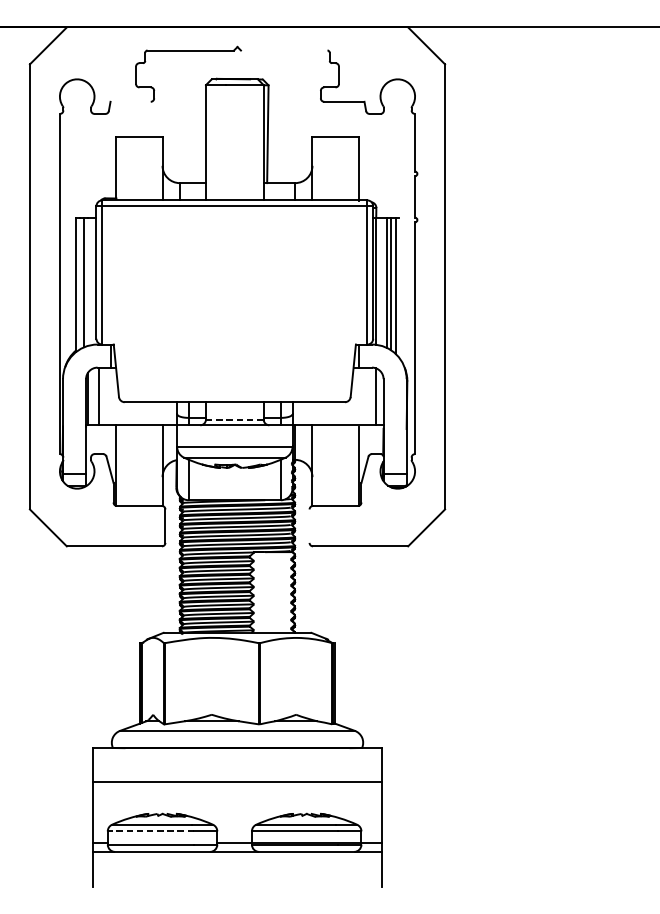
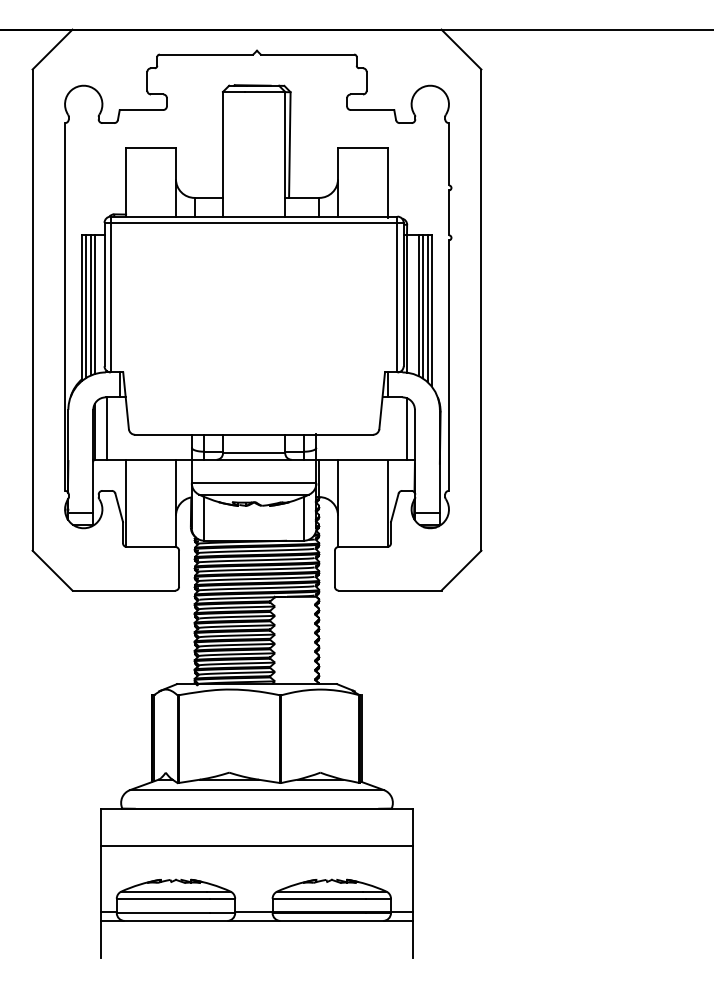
line: (284, 50) -> (307, 54), added
line: (130, 102) -> (141, 110), added
line: (87, 281) -> (94, 304), added
line: (79, 283) -> (86, 306), added
line: (398, 287) -> (431, 310), added
line: (235, 419) -> (254, 453), dashed -> solid
line: (309, 525) -> (334, 568), added
line: (151, 831) -> (163, 898), dashed -> solid

